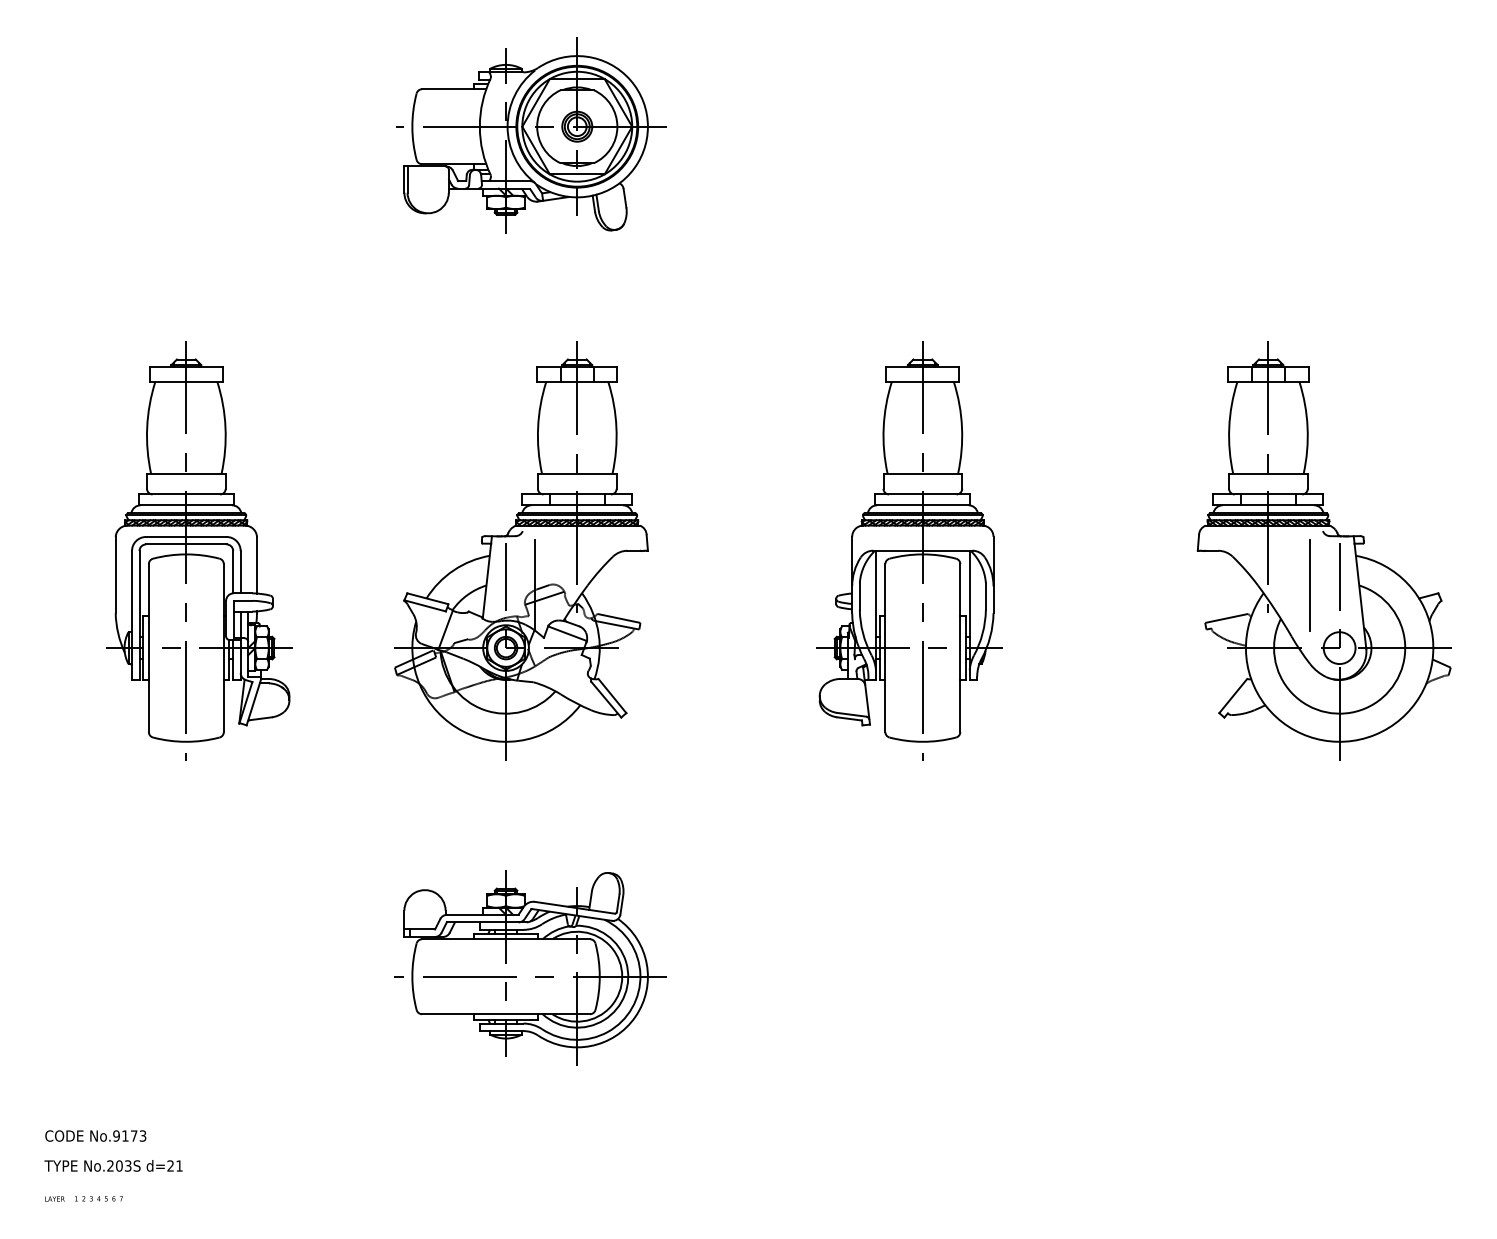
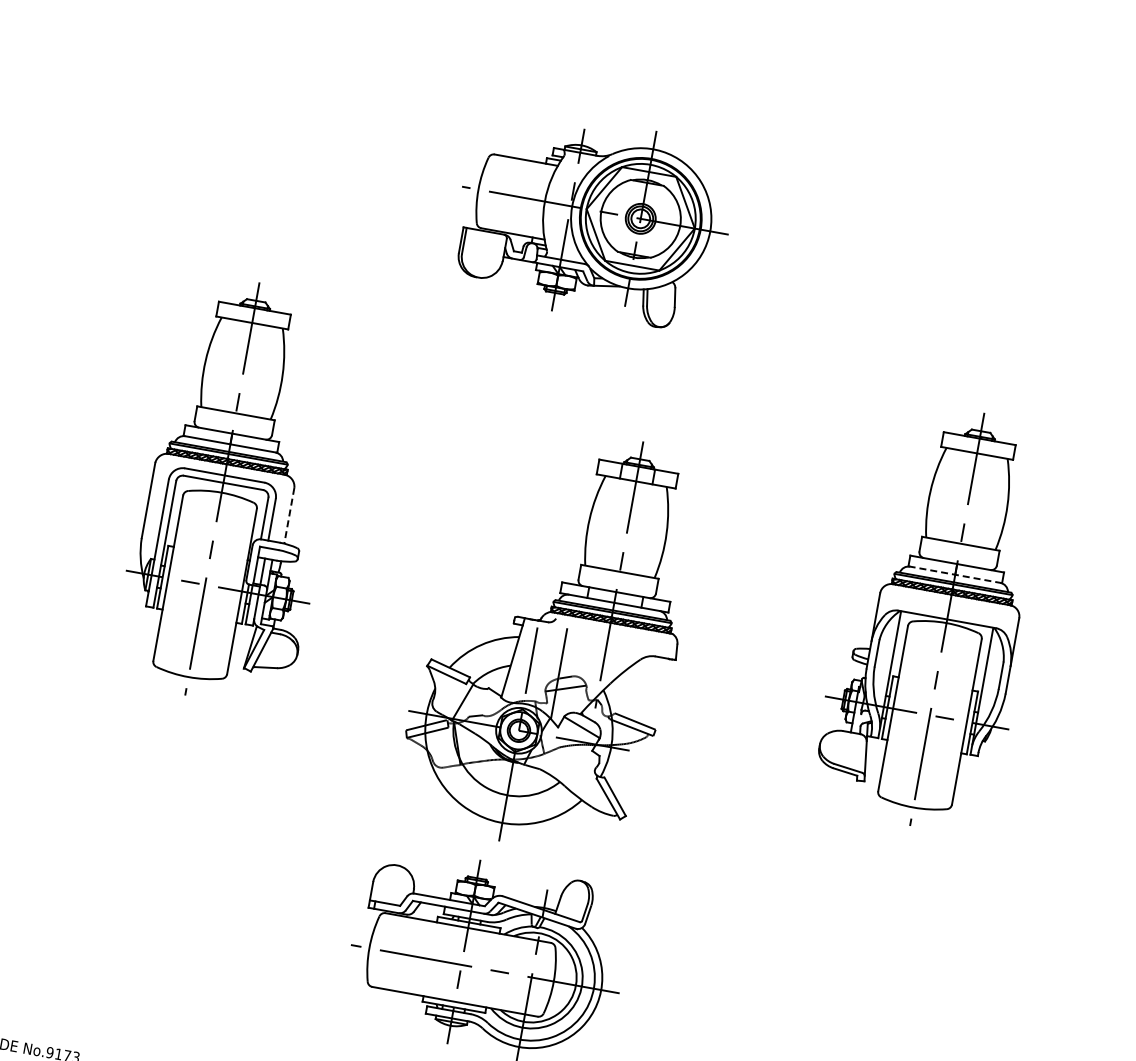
part: (531, 135) -> (594, 219), moved
line: (922, 505) -> (954, 574), solid -> dashed
part: (521, 550) -> (551, 637), moved
line: (257, 565) -> (289, 516), solid -> dashed

